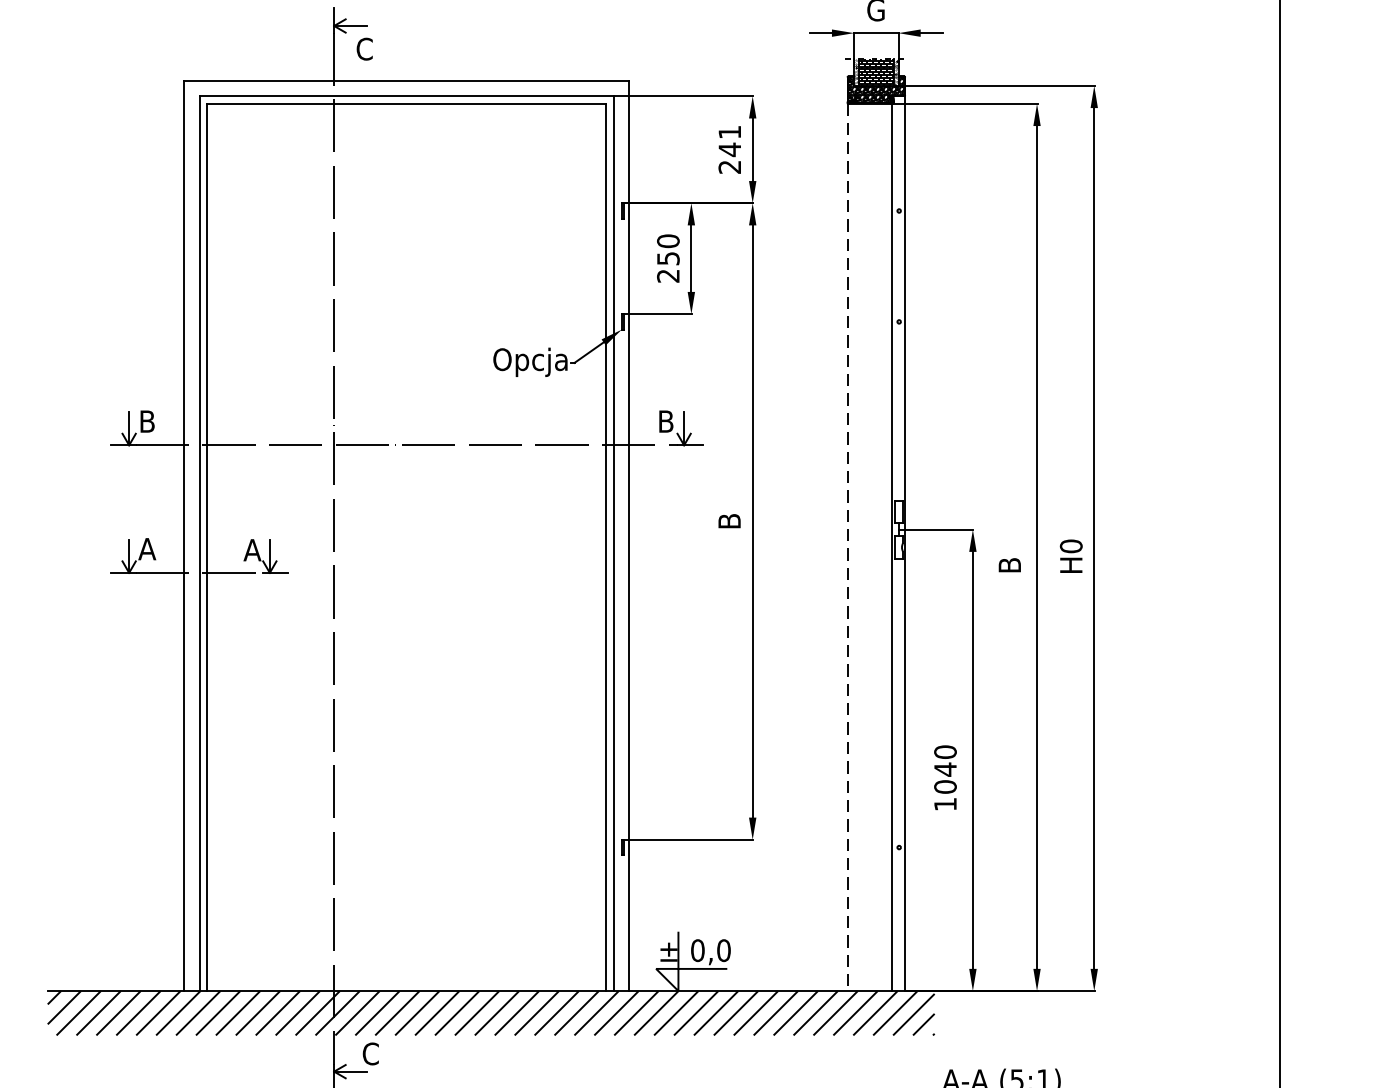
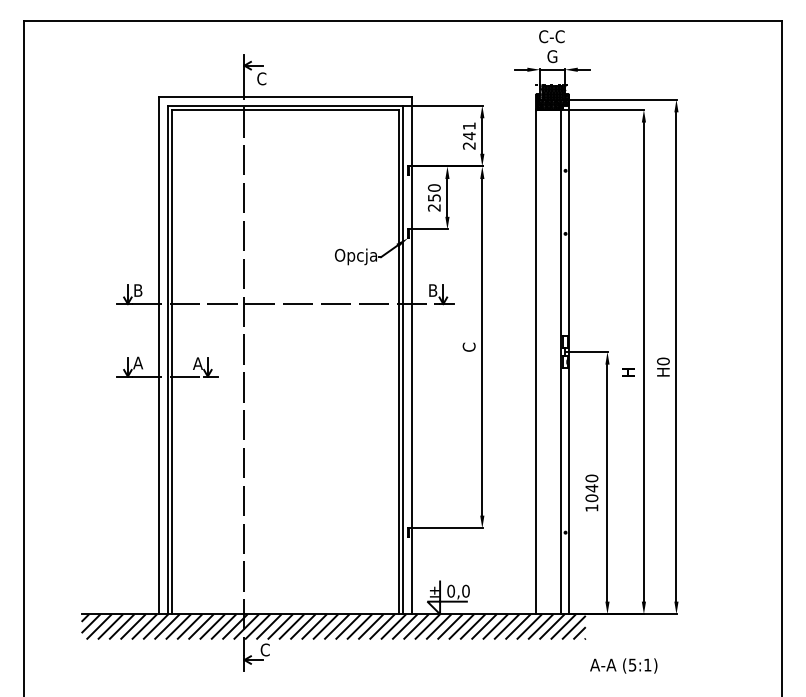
text: (728, 520) -> (468, 346), B -> C
line: (848, 548) -> (536, 362), dashed -> solid
text: (1009, 565) -> (628, 372), B -> H

